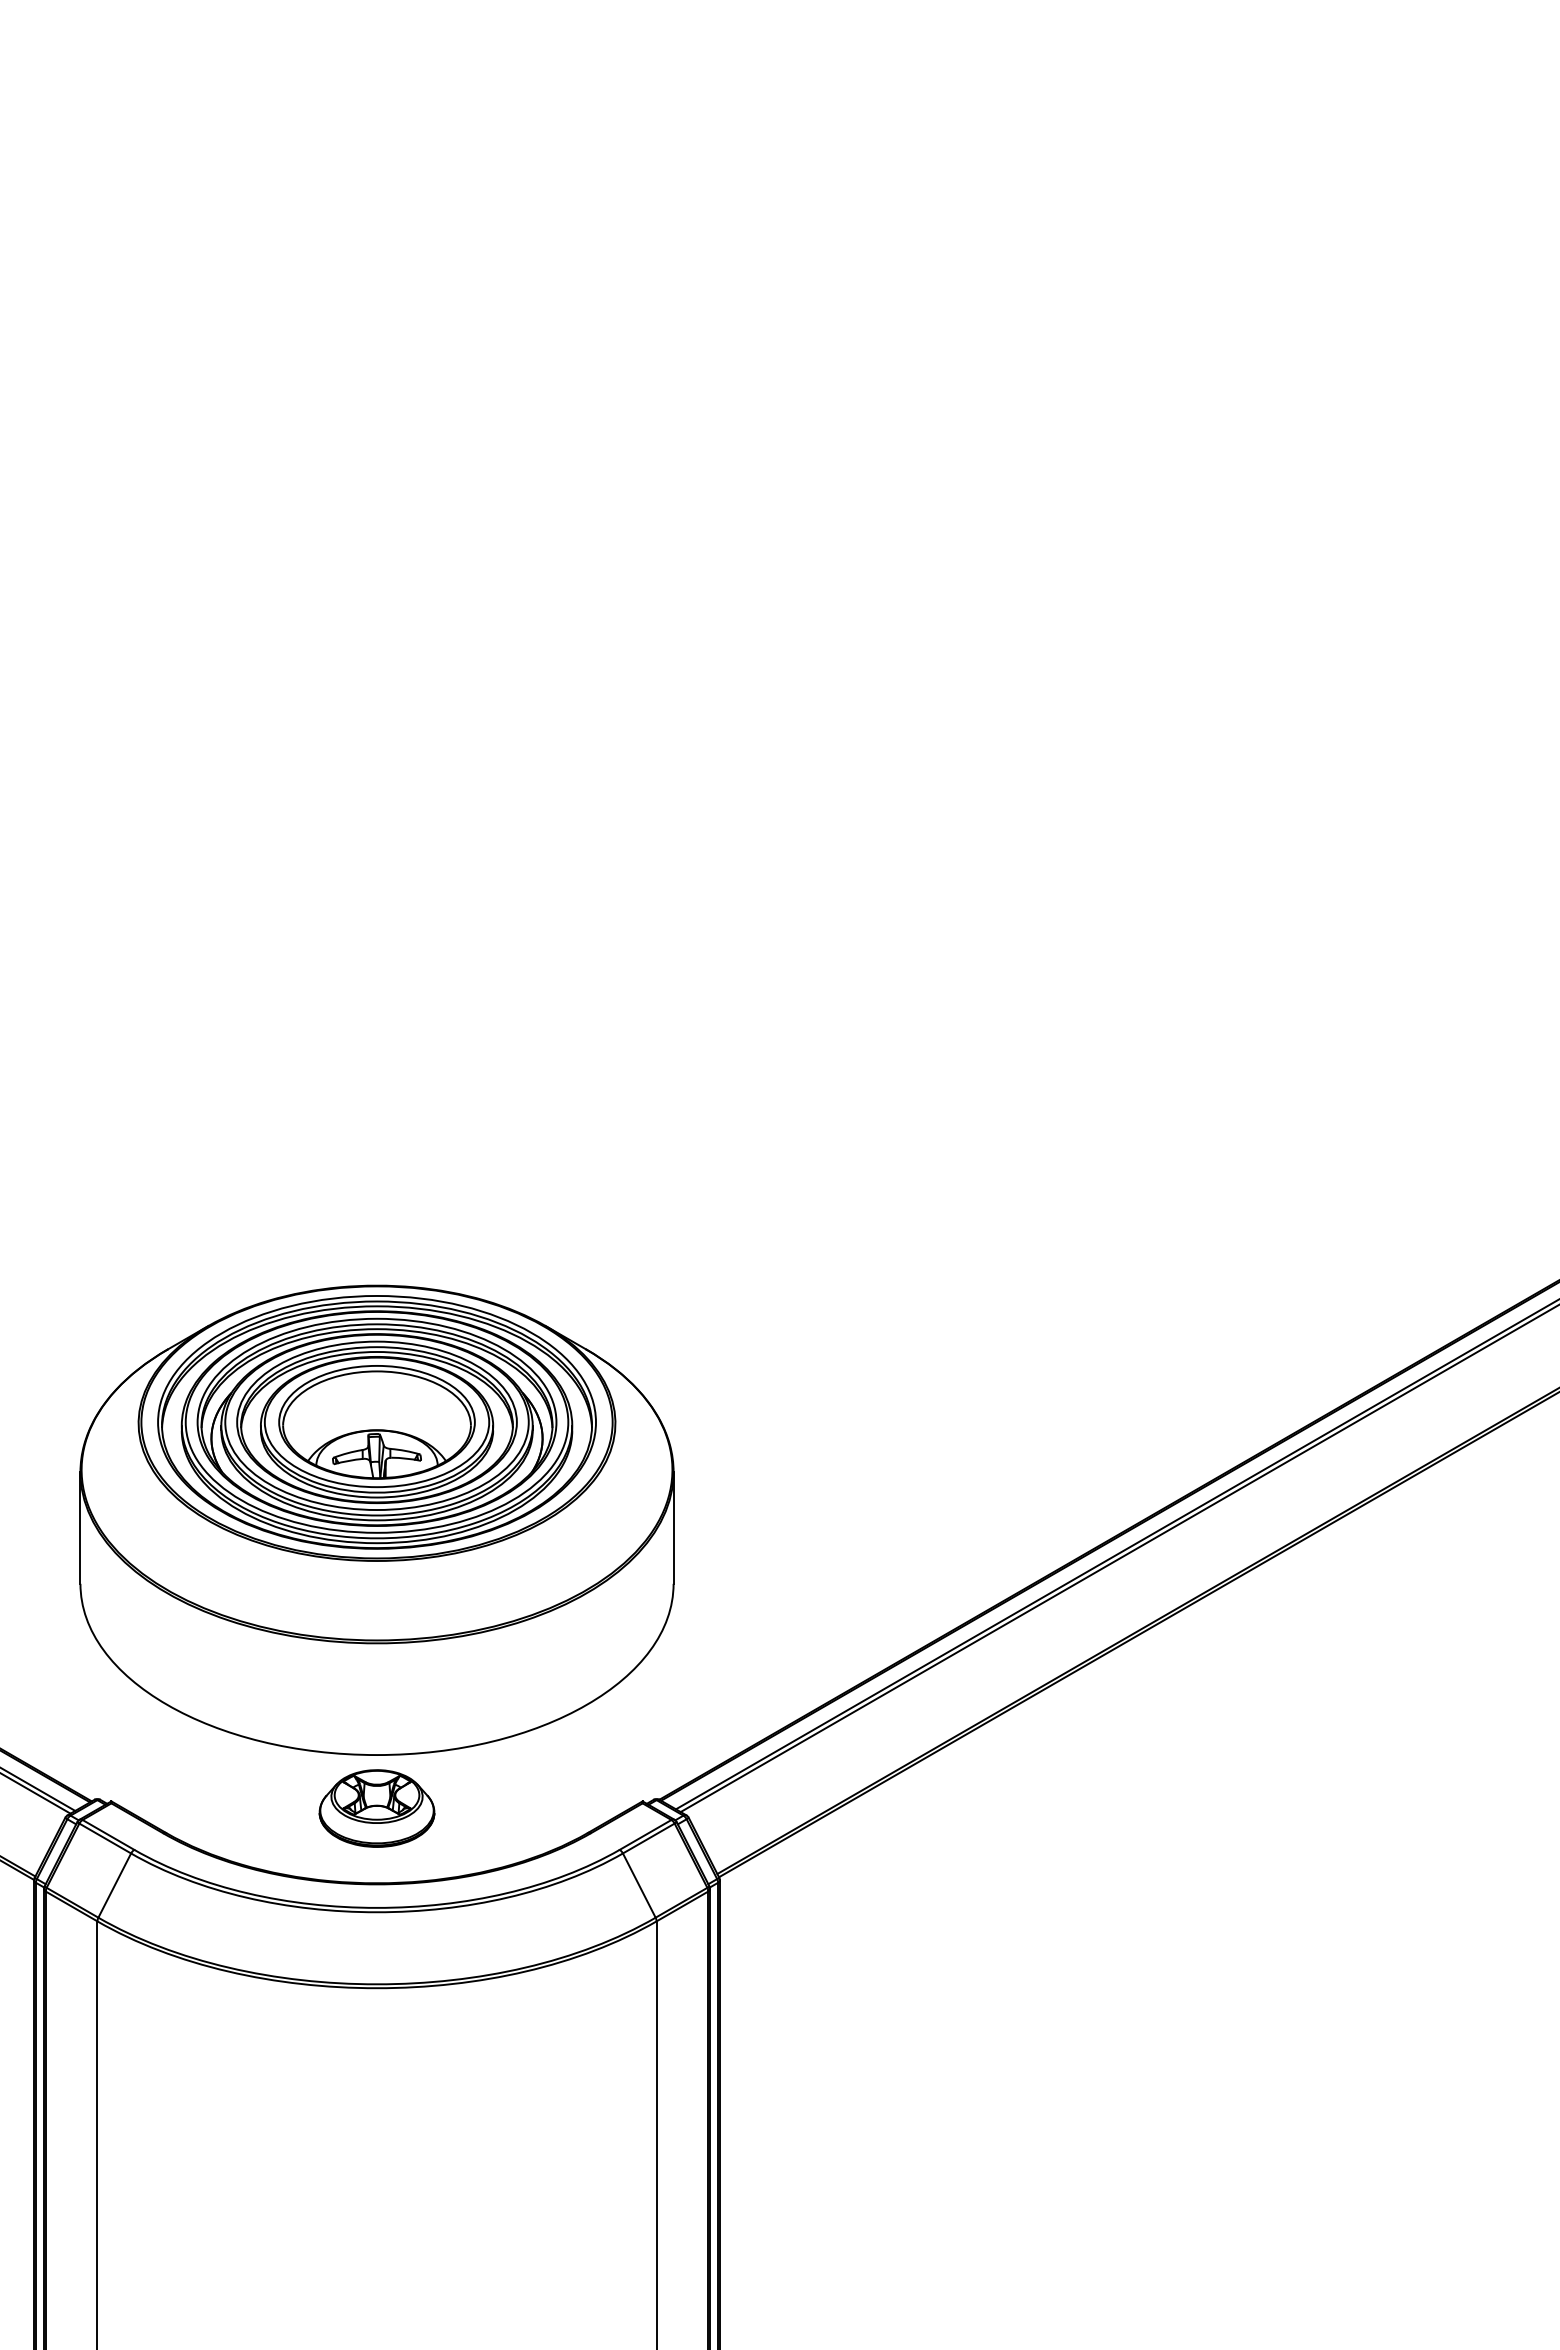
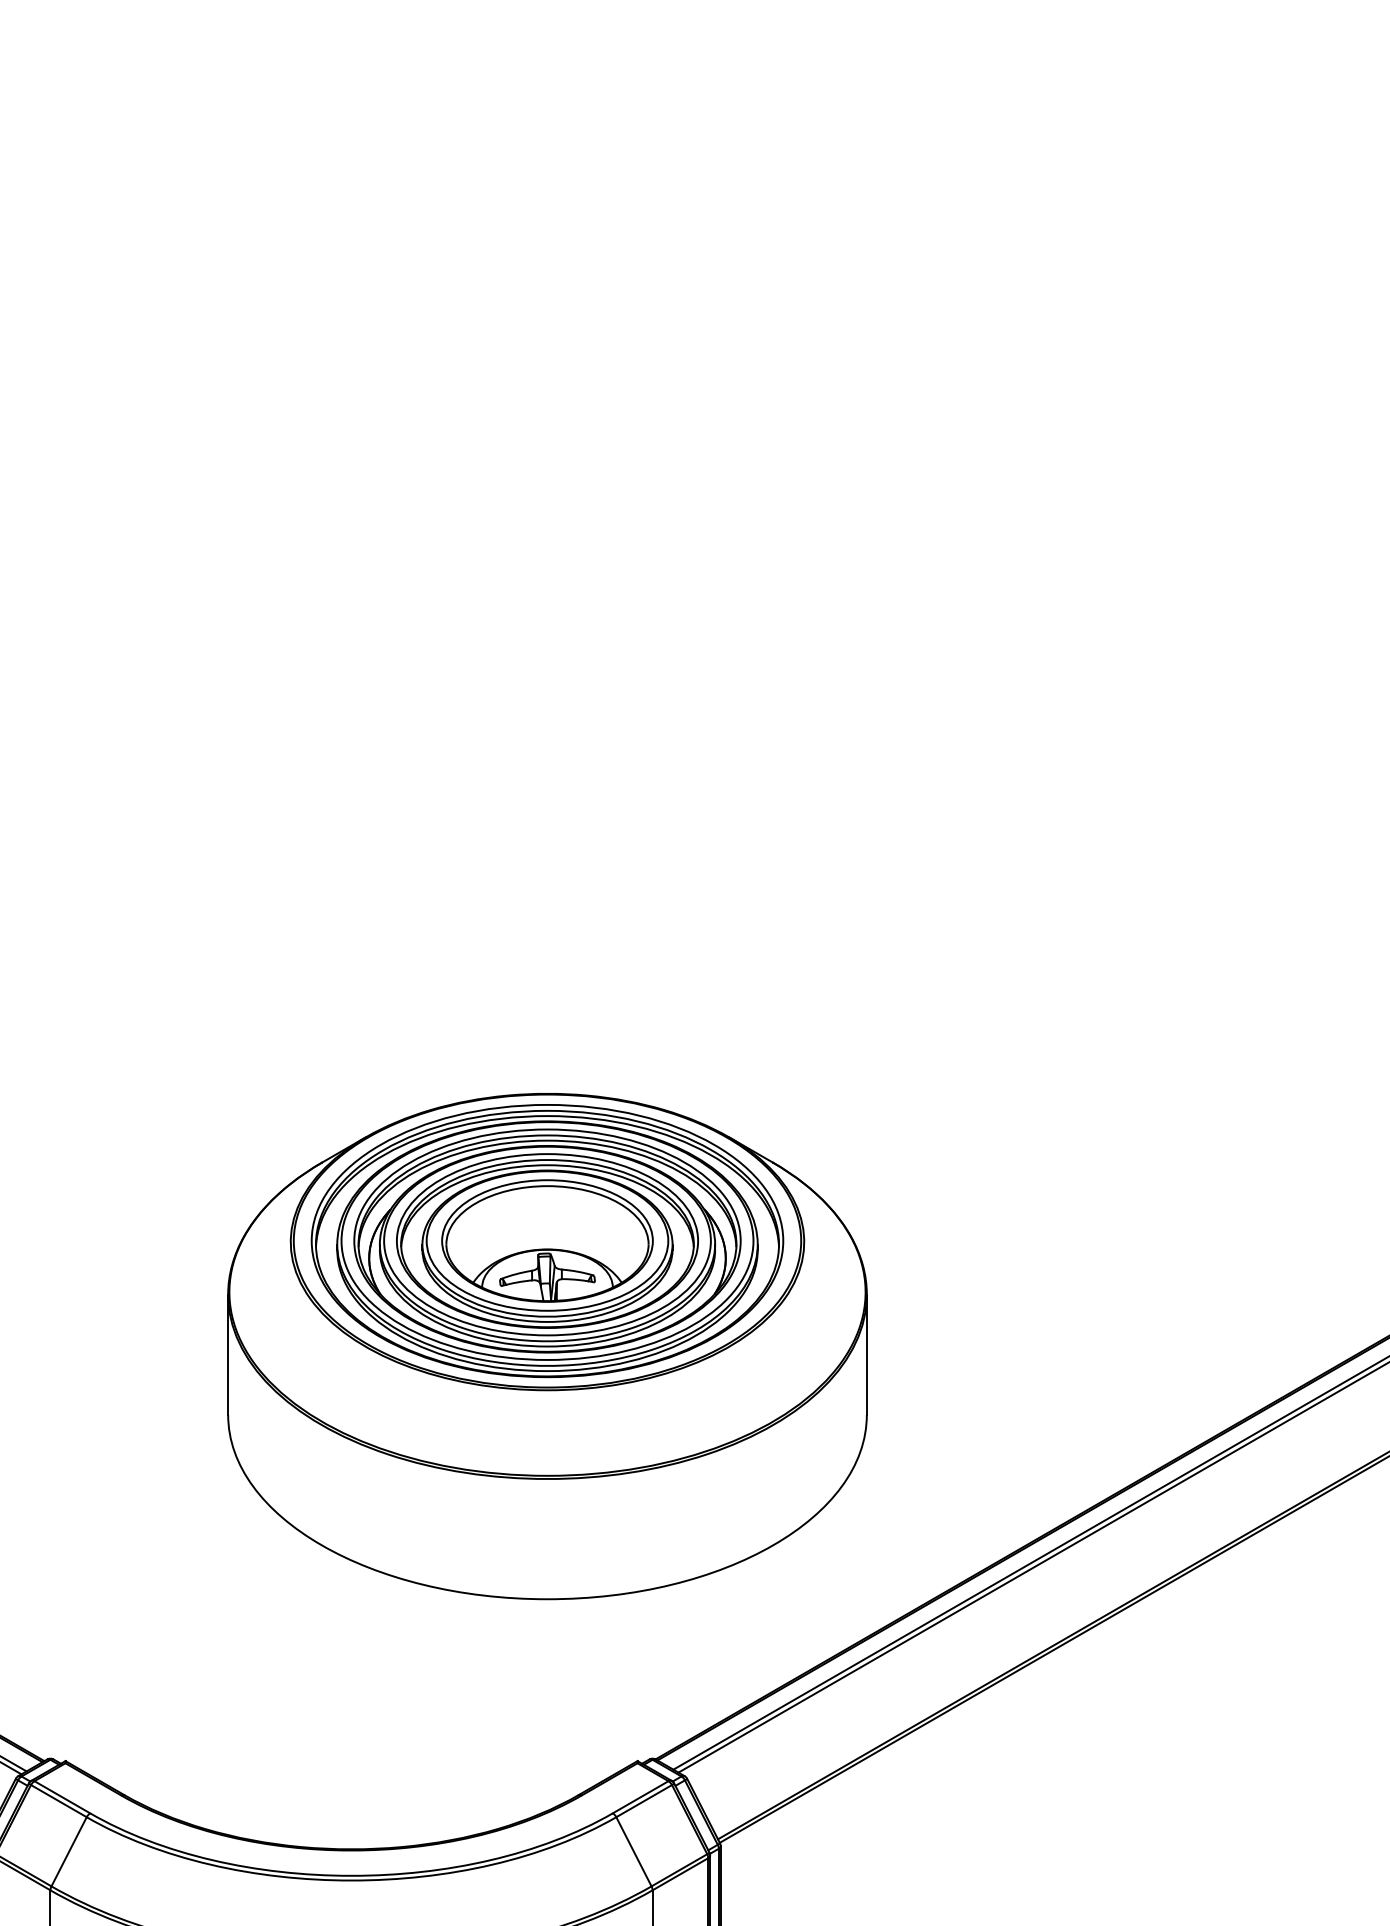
part: (376, 1519) -> (546, 1345), moved
part: (376, 1808) -> (350, 1768), removed

